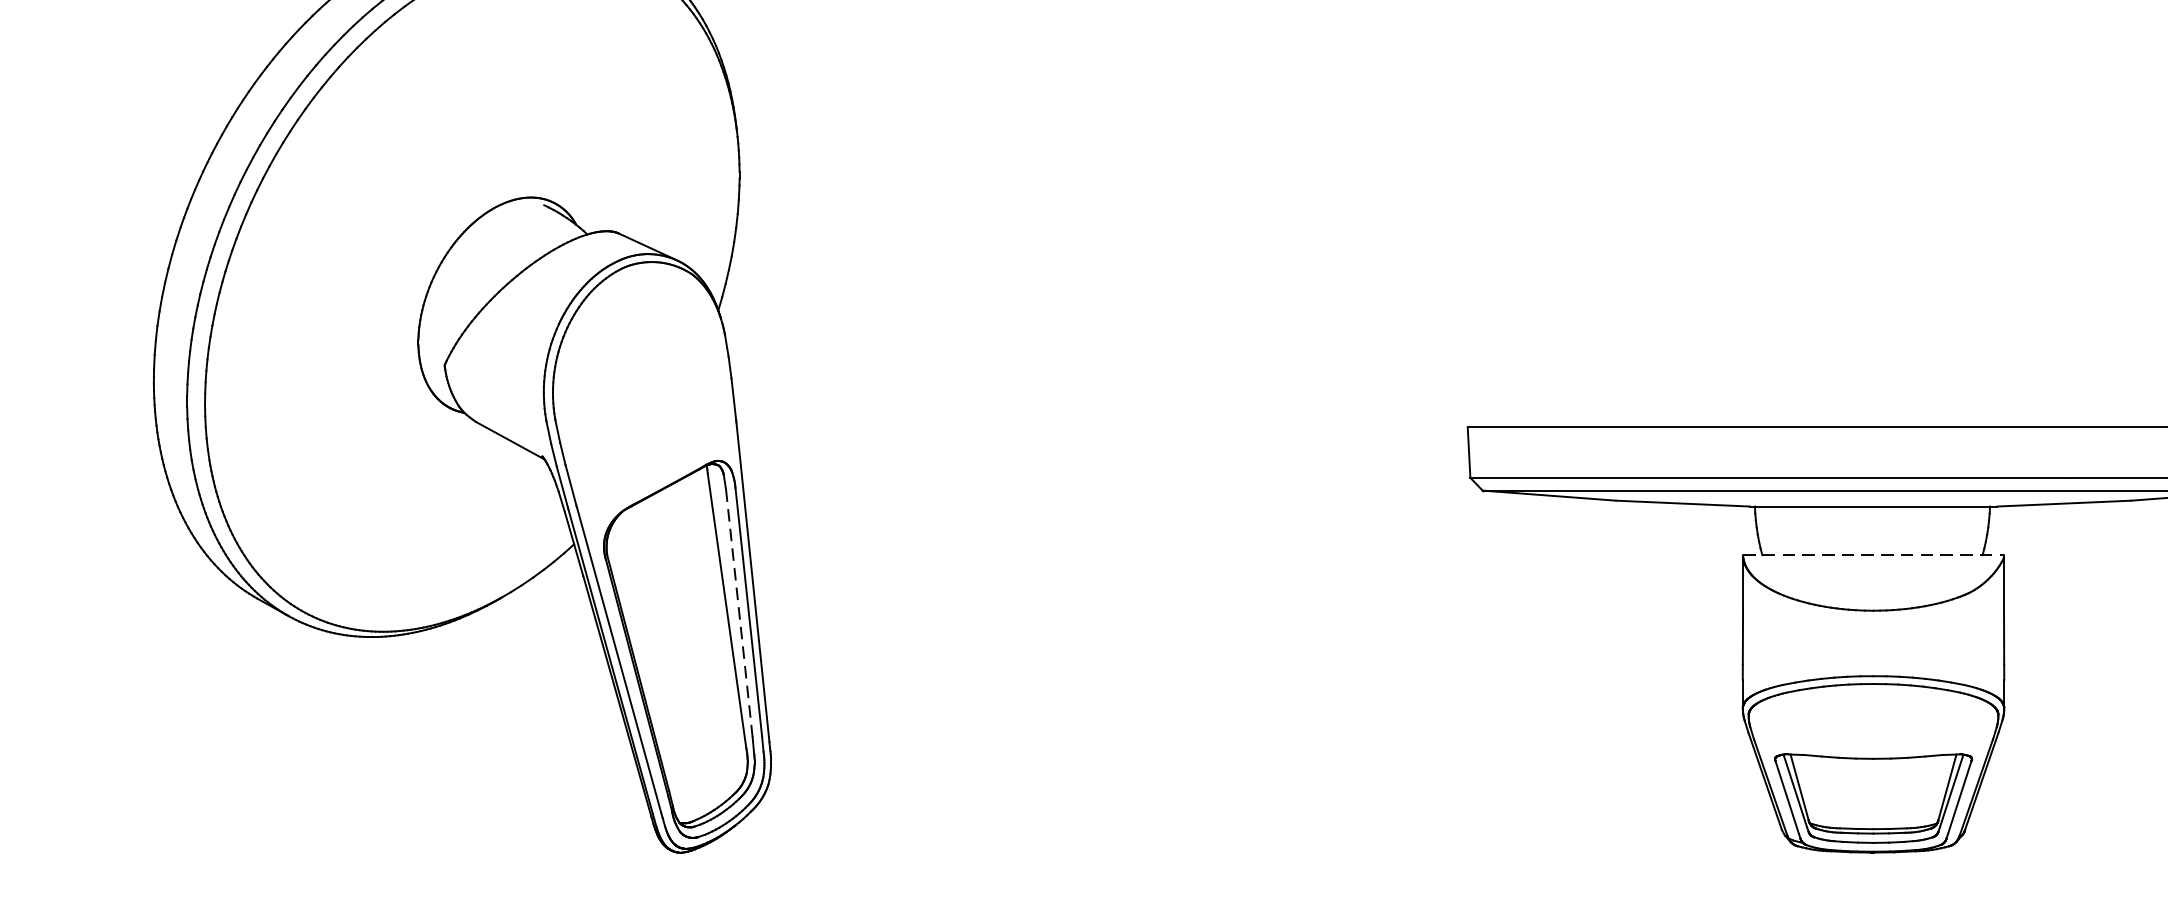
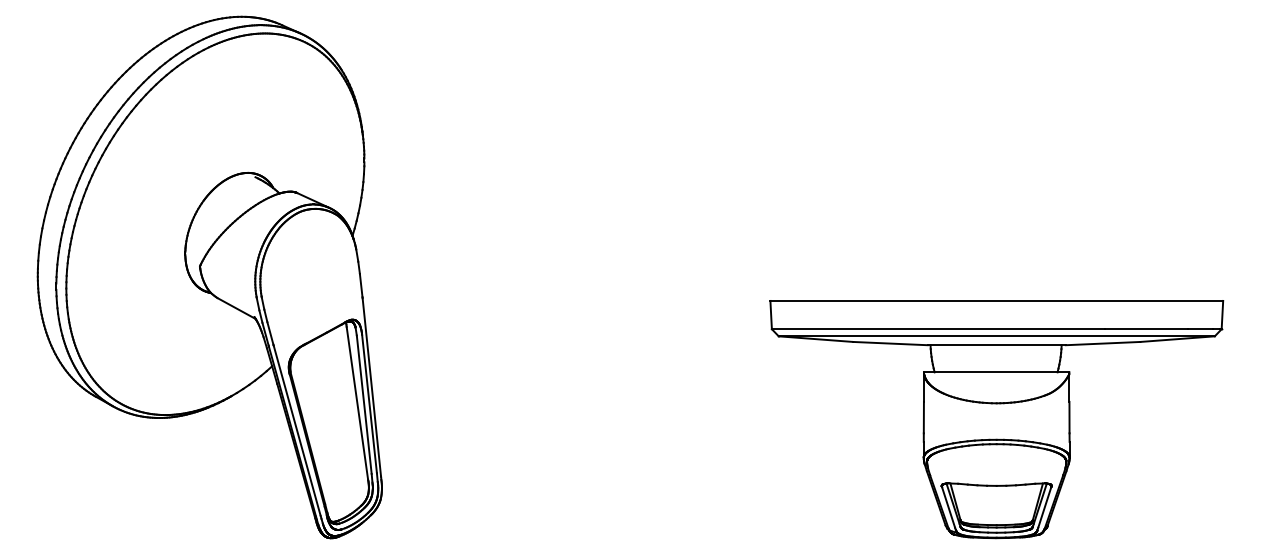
line: (1873, 555) -> (996, 372), dashed -> solid
line: (739, 612) -> (364, 404), dashed -> solid

